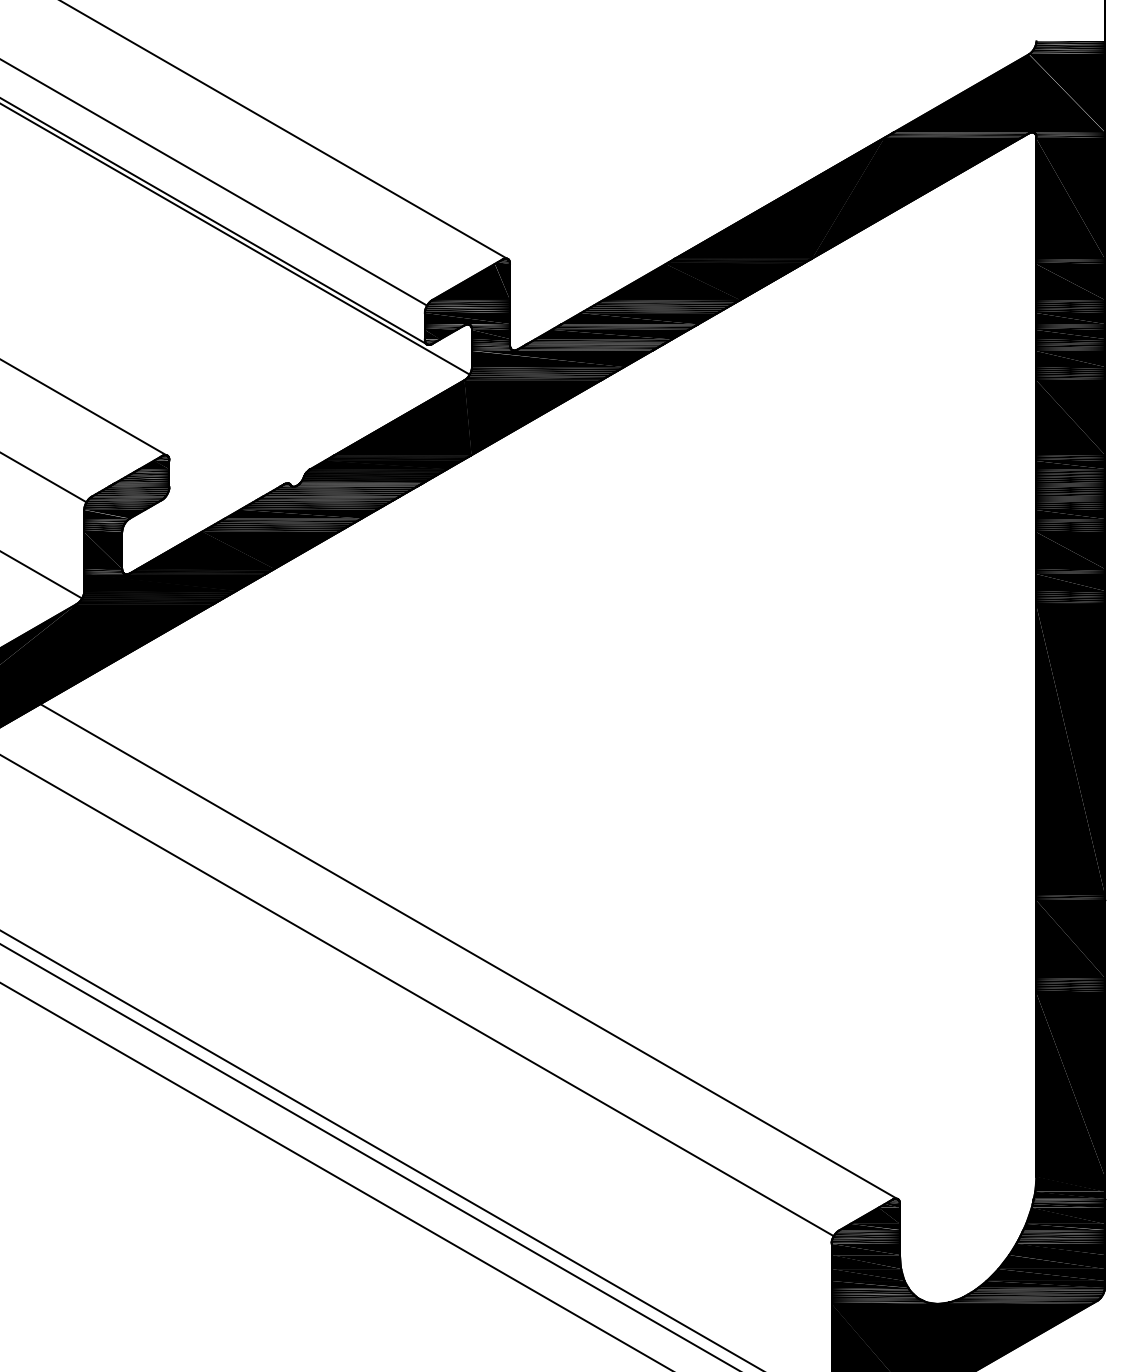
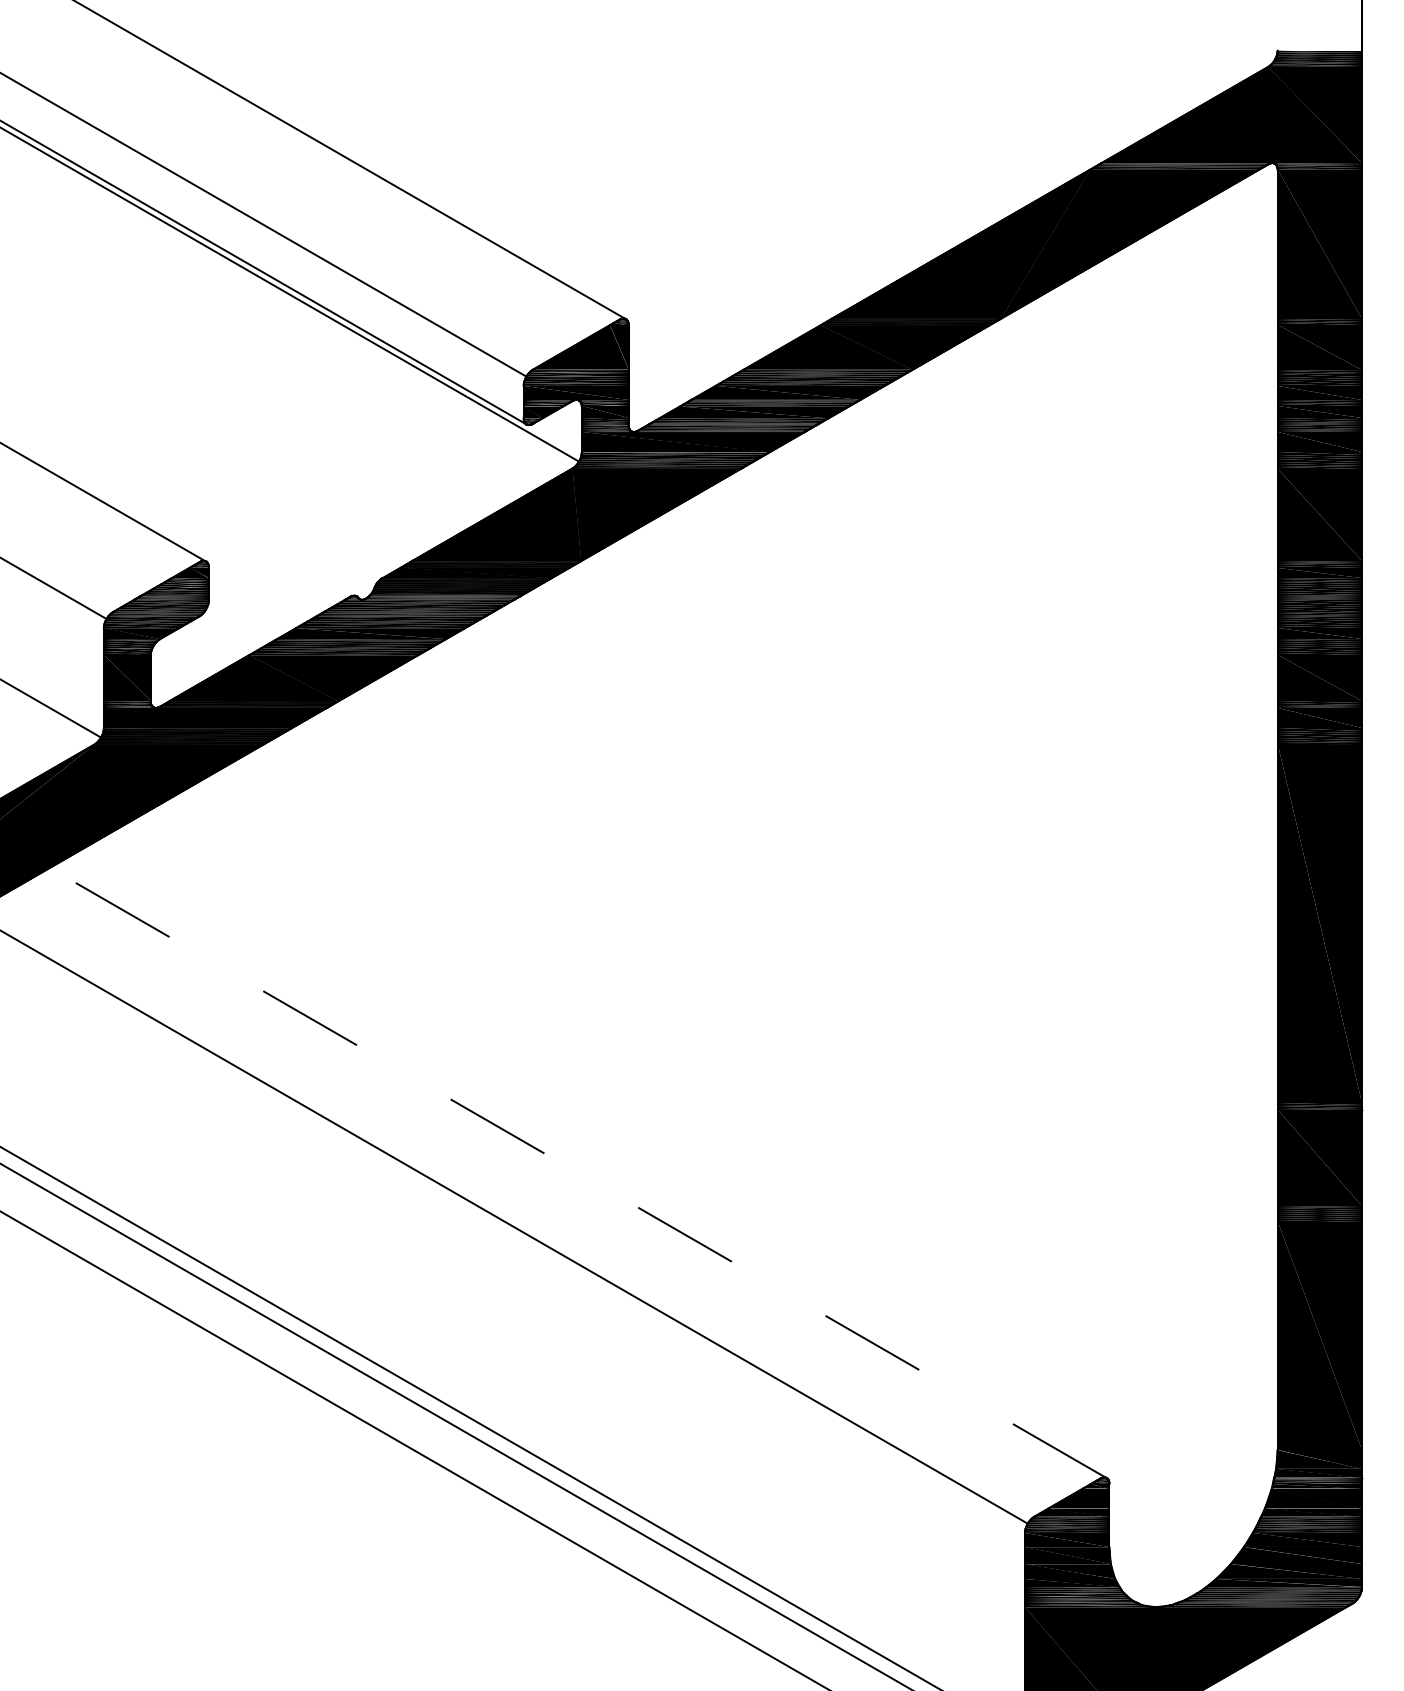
line: (468, 951) -> (577, 1172), solid -> dashed

